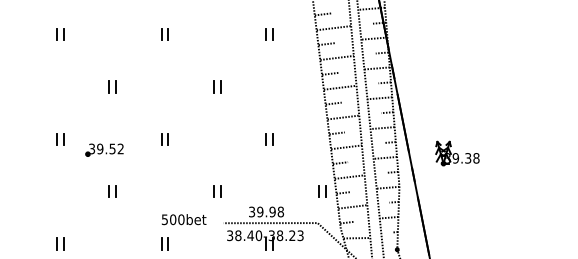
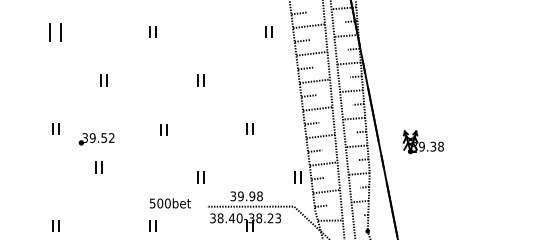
part: (59, 33) -> (55, 31), size x1.6
part: (269, 33) -> (268, 31), moved
part: (164, 138) -> (163, 129), moved
part: (111, 191) -> (98, 167), moved

